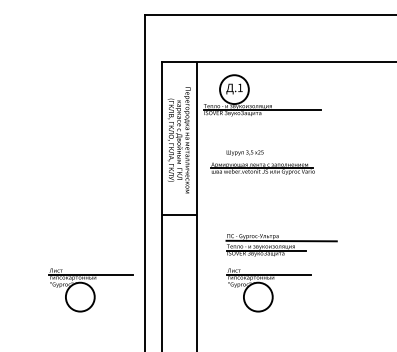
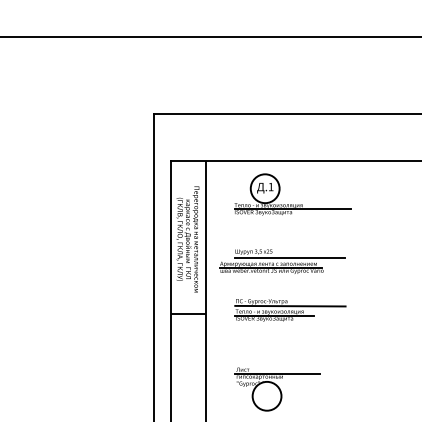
part: (261, 105) -> (292, 204), moved
line: (280, 158) -> (289, 257), added
part: (281, 245) -> (290, 310), moved
part: (90, 290) -> (99, 389), removed

